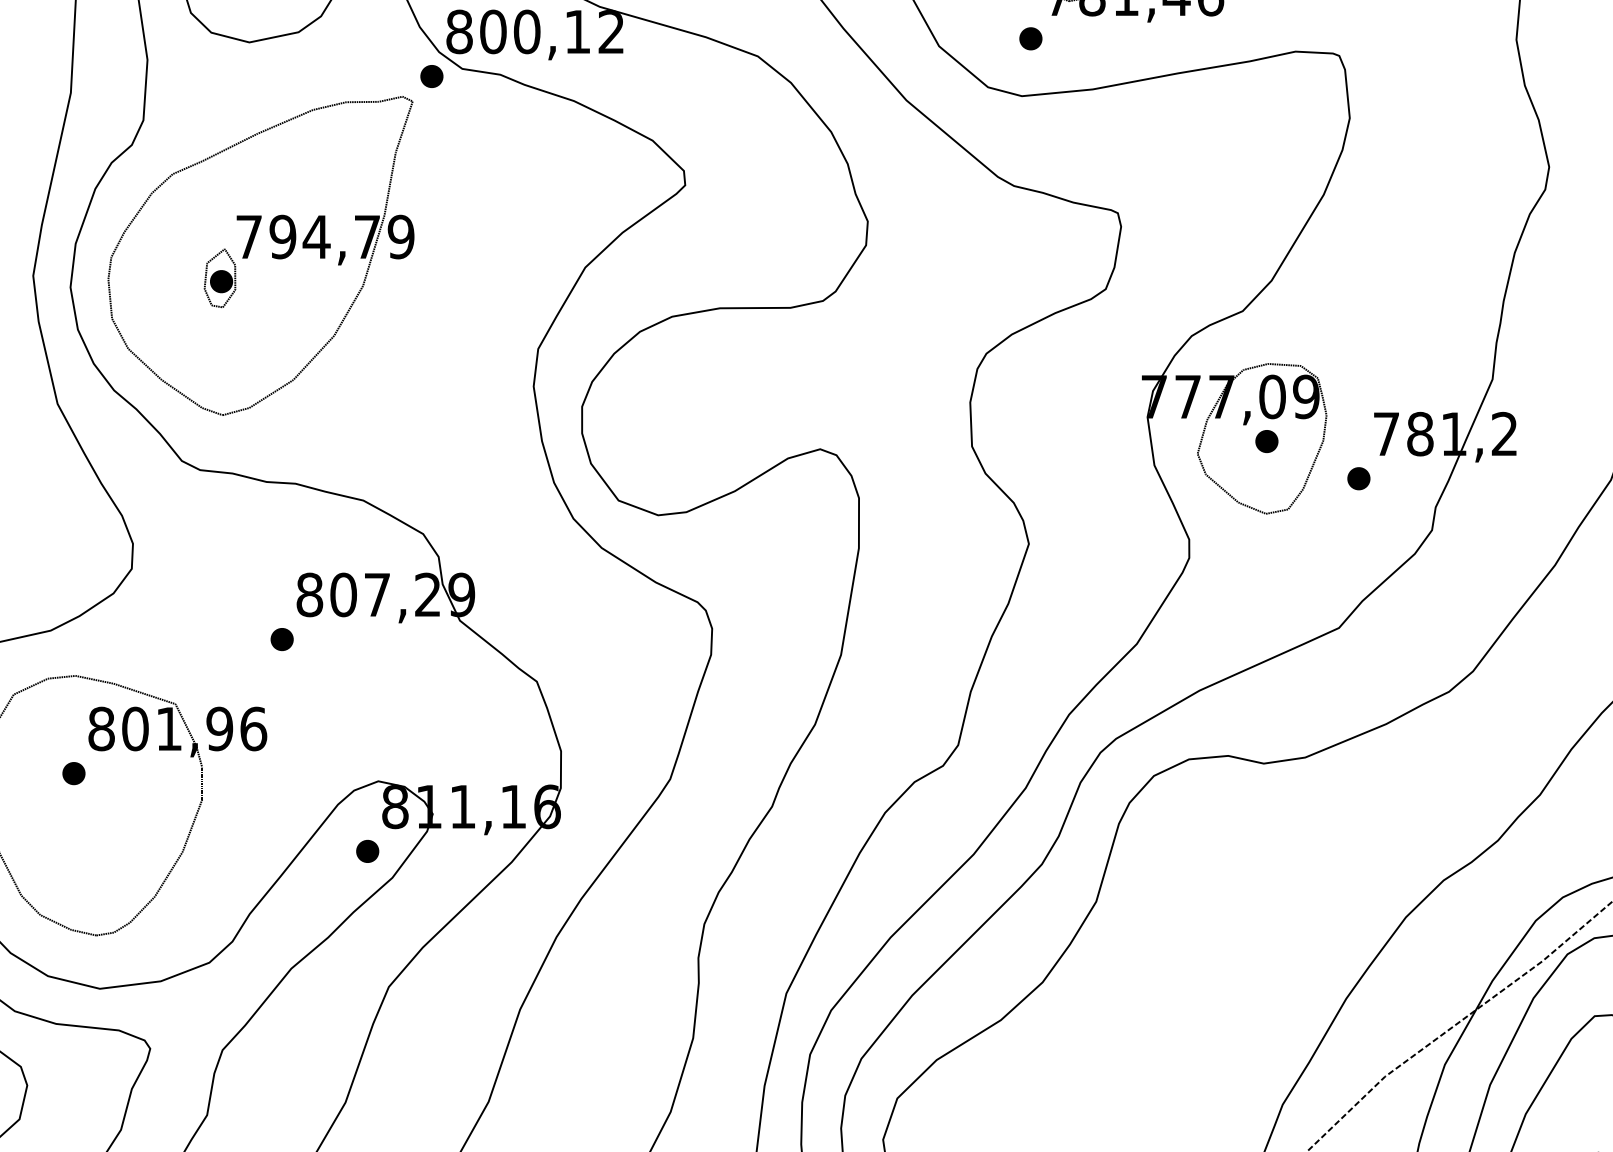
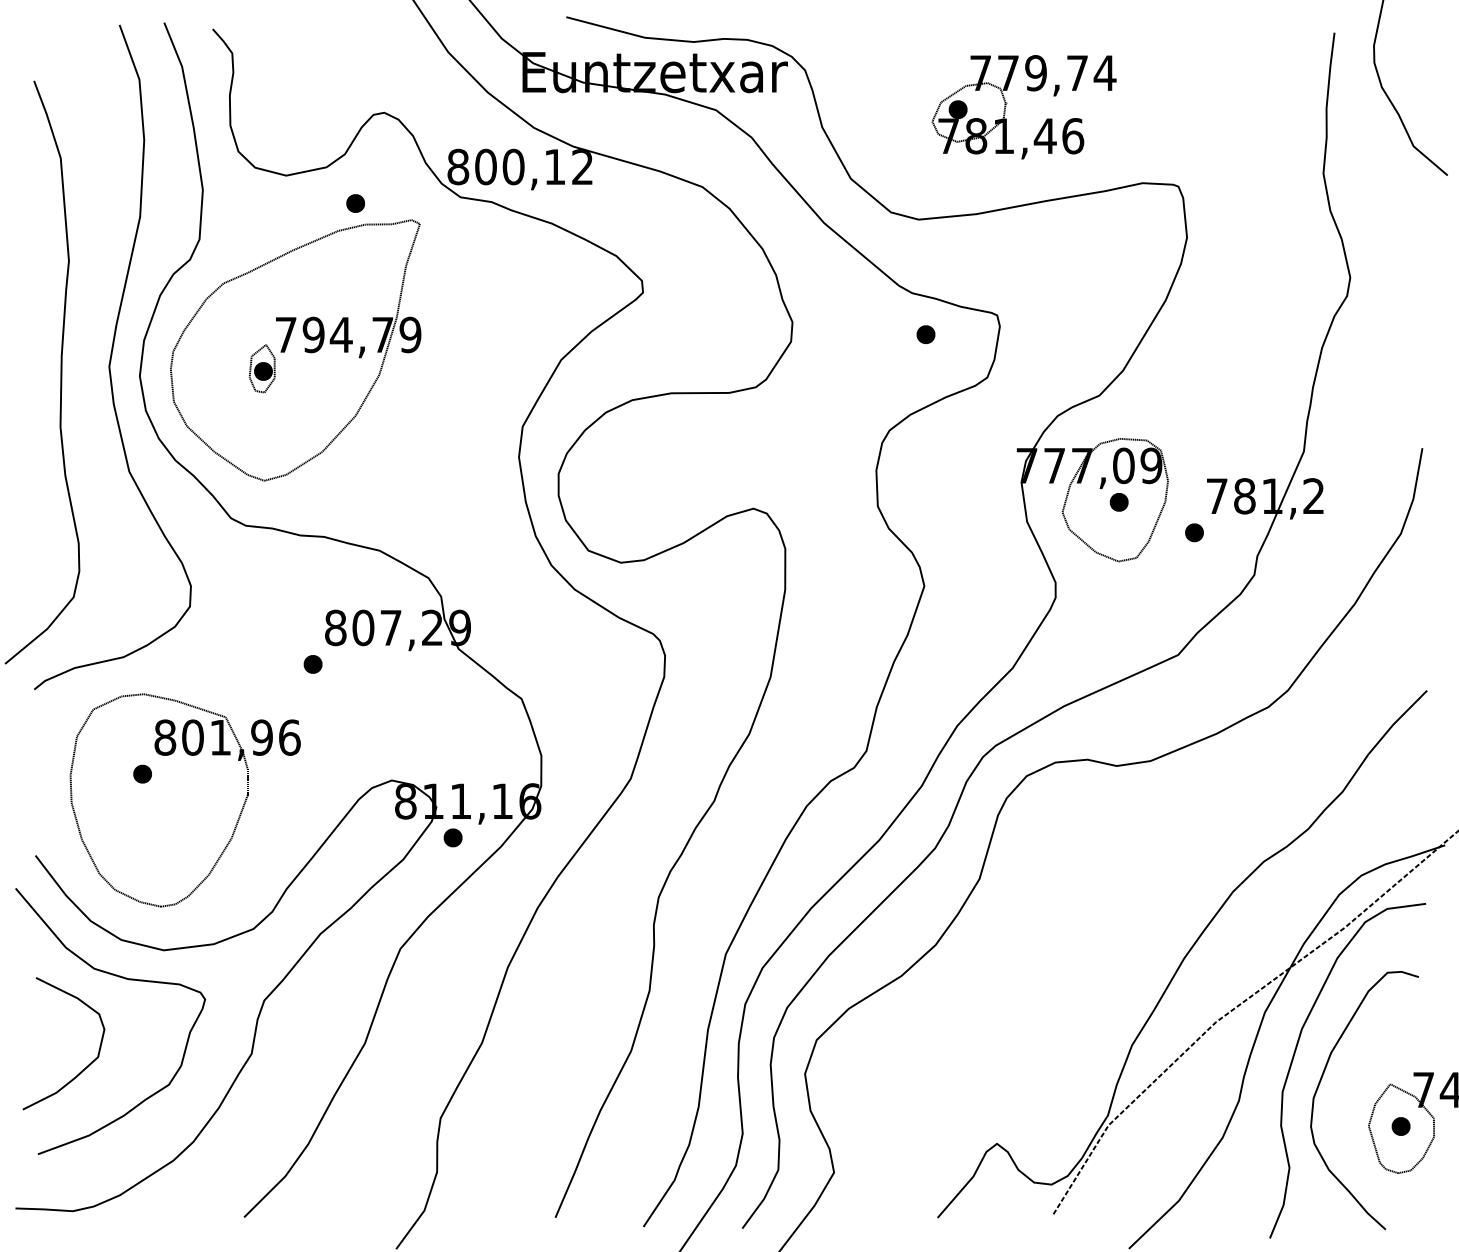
part: (1030, 38) -> (925, 334), moved
part: (431, 76) -> (355, 203), moved
part: (366, 850) -> (452, 837), moved

